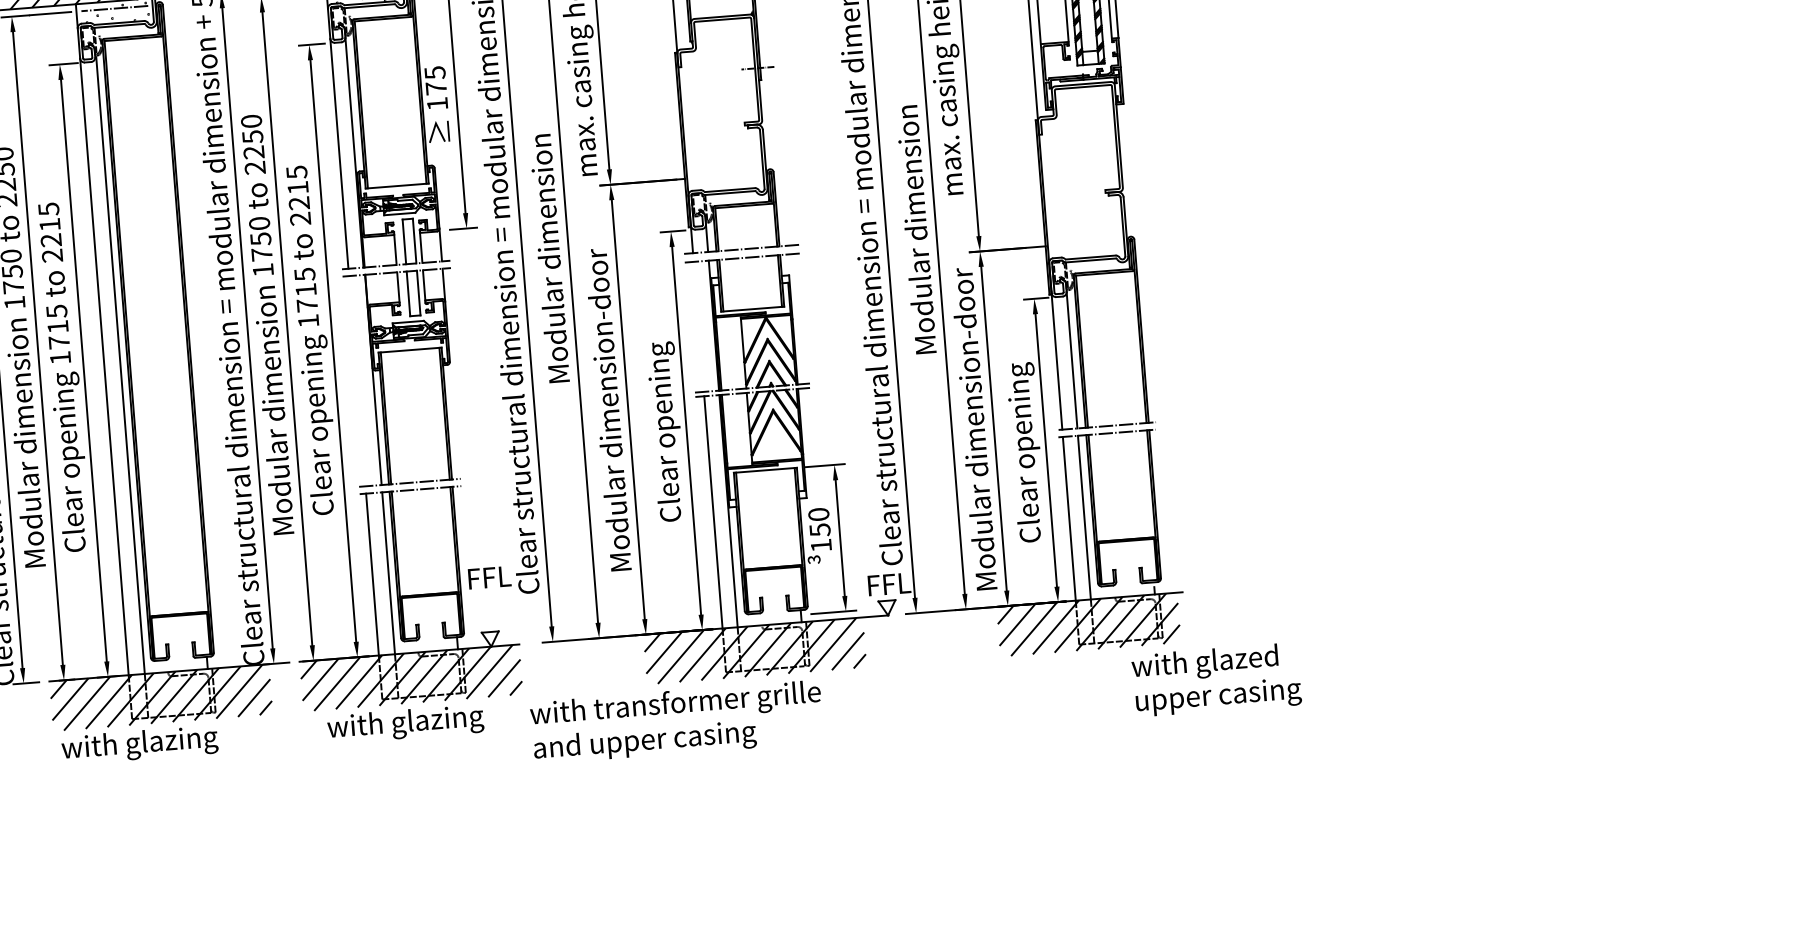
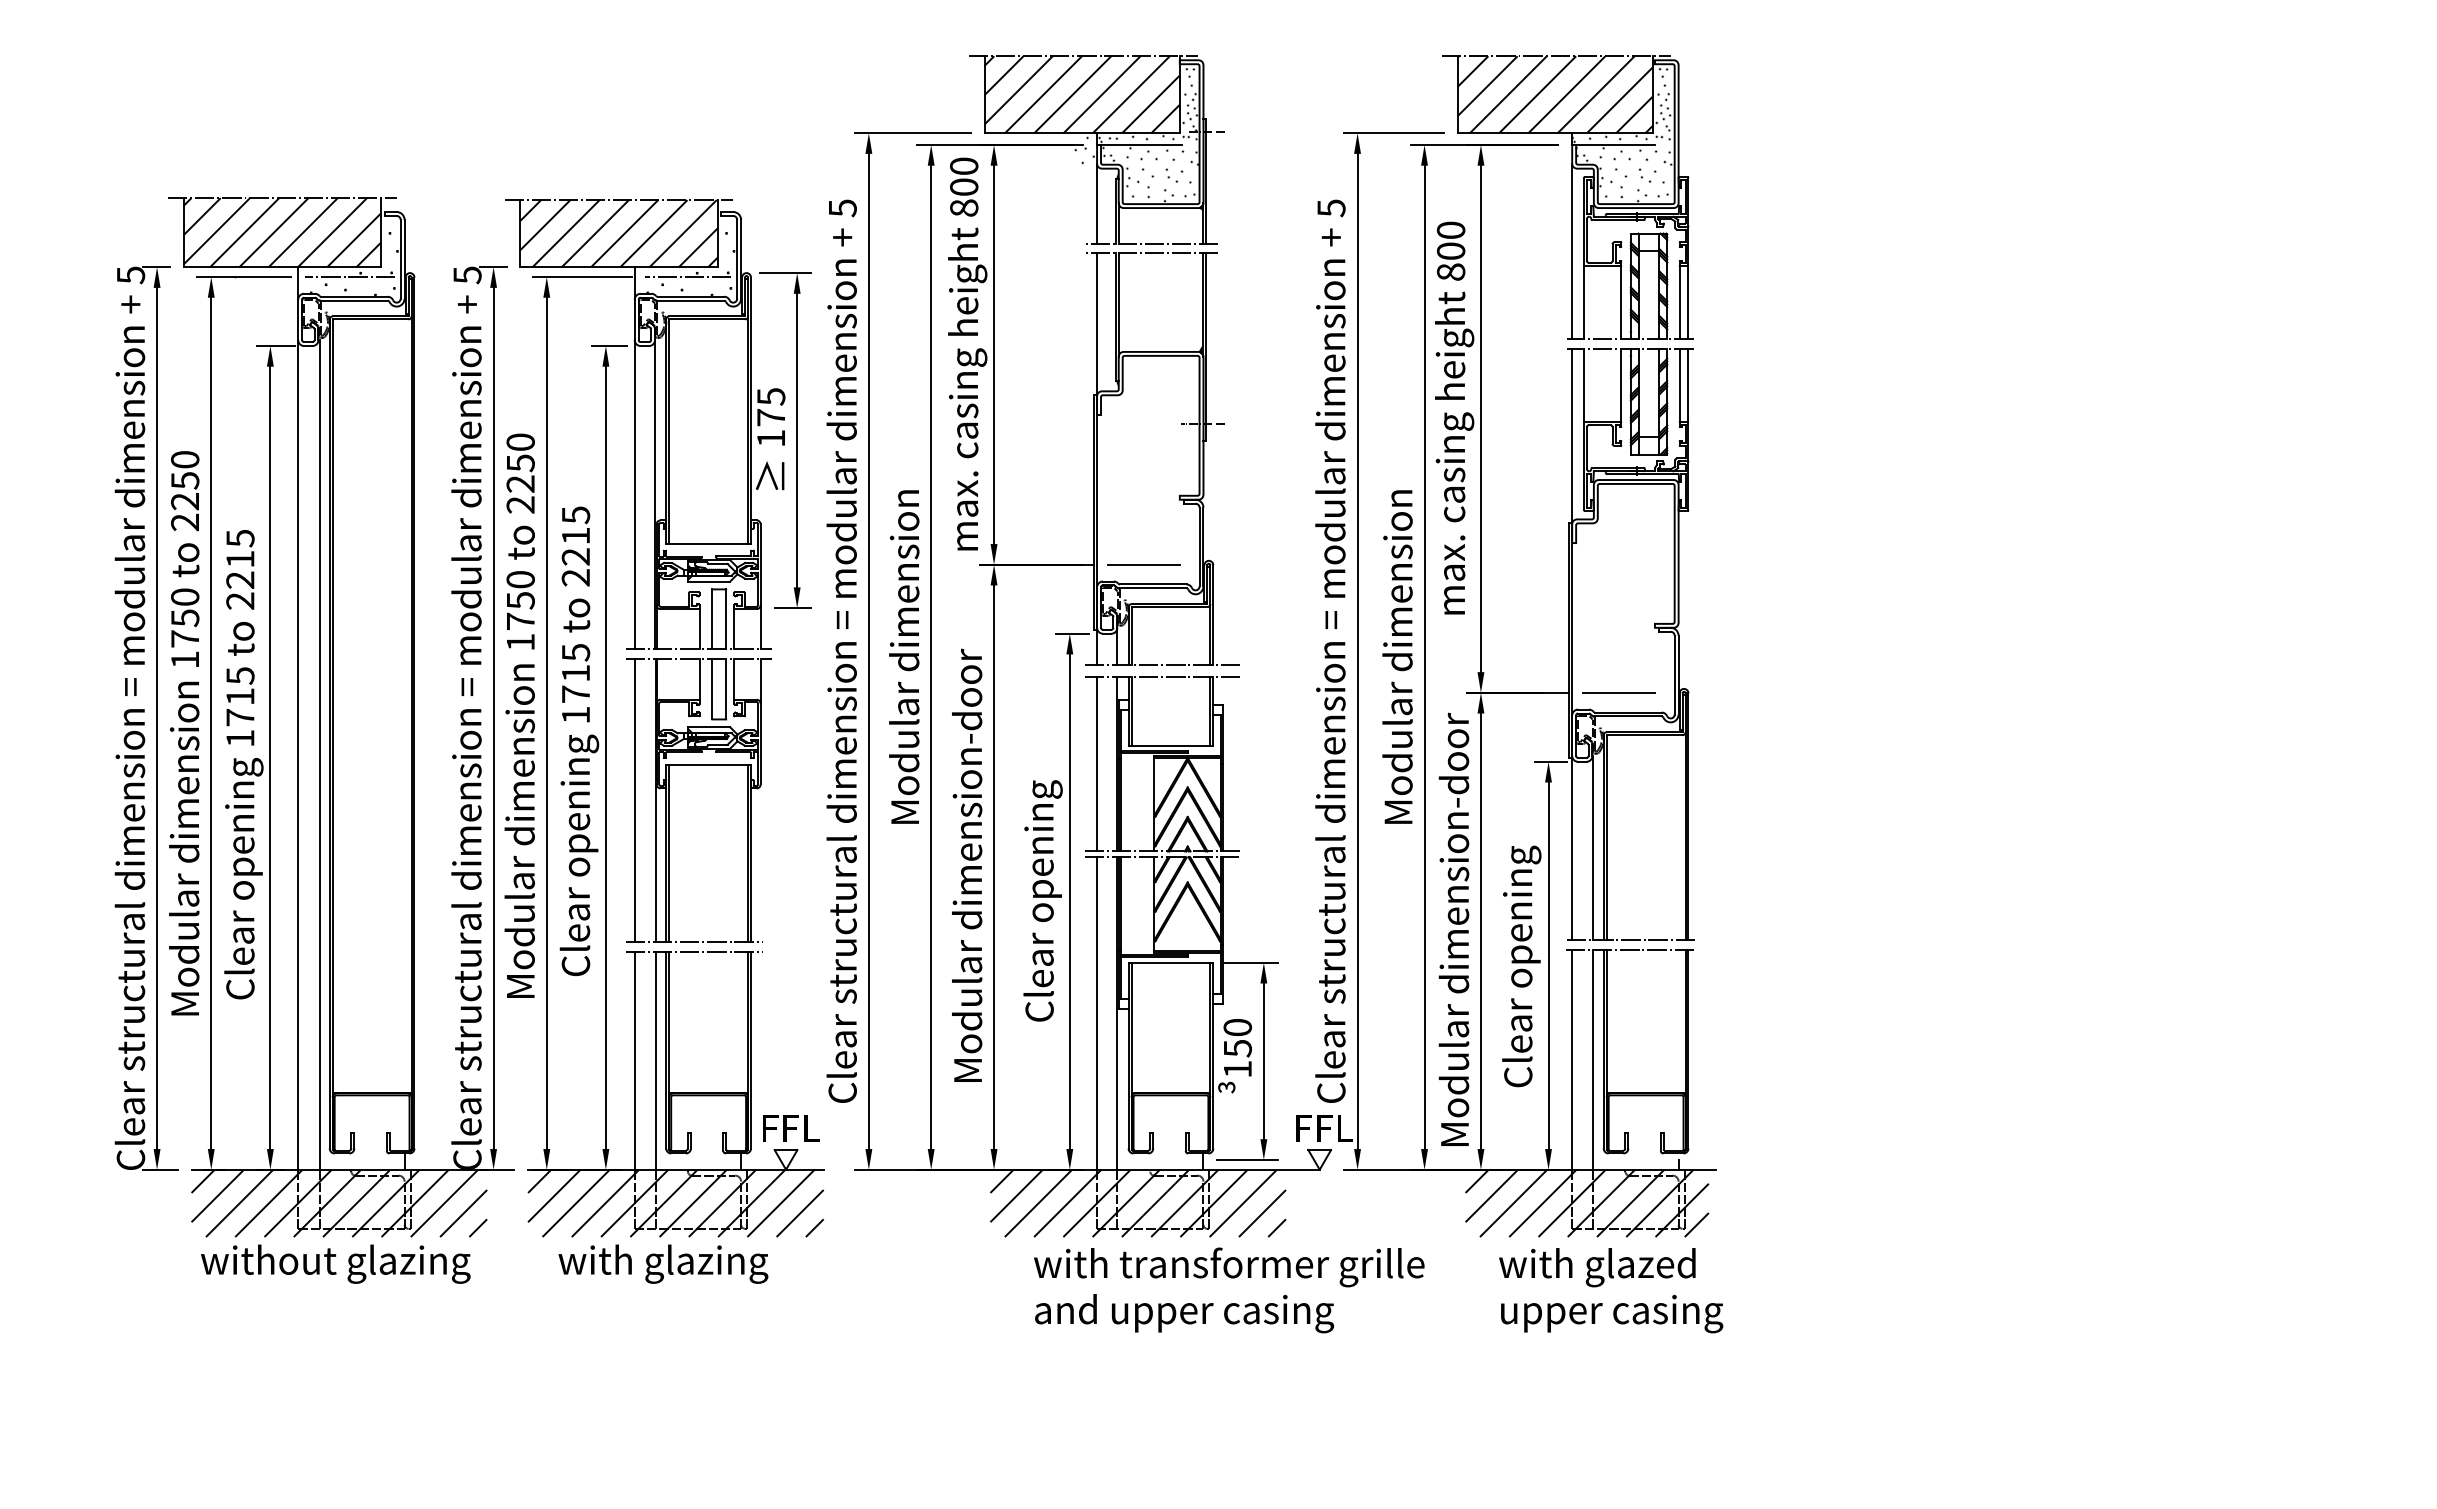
line: (721, 175) -> (1143, 564), added
line: (1082, 243) -> (1618, 692), added
line: (699, 326) -> (1097, 763), added
line: (357, 381) -> (634, 800), added
text: (490, 577) -> (791, 1128), moved
text: (1216, 679) -> (1611, 1290), moved
text: (677, 722) -> (1229, 1290), moved
text: (190, 740) -> (374, 1263), with glazing -> without glazing

